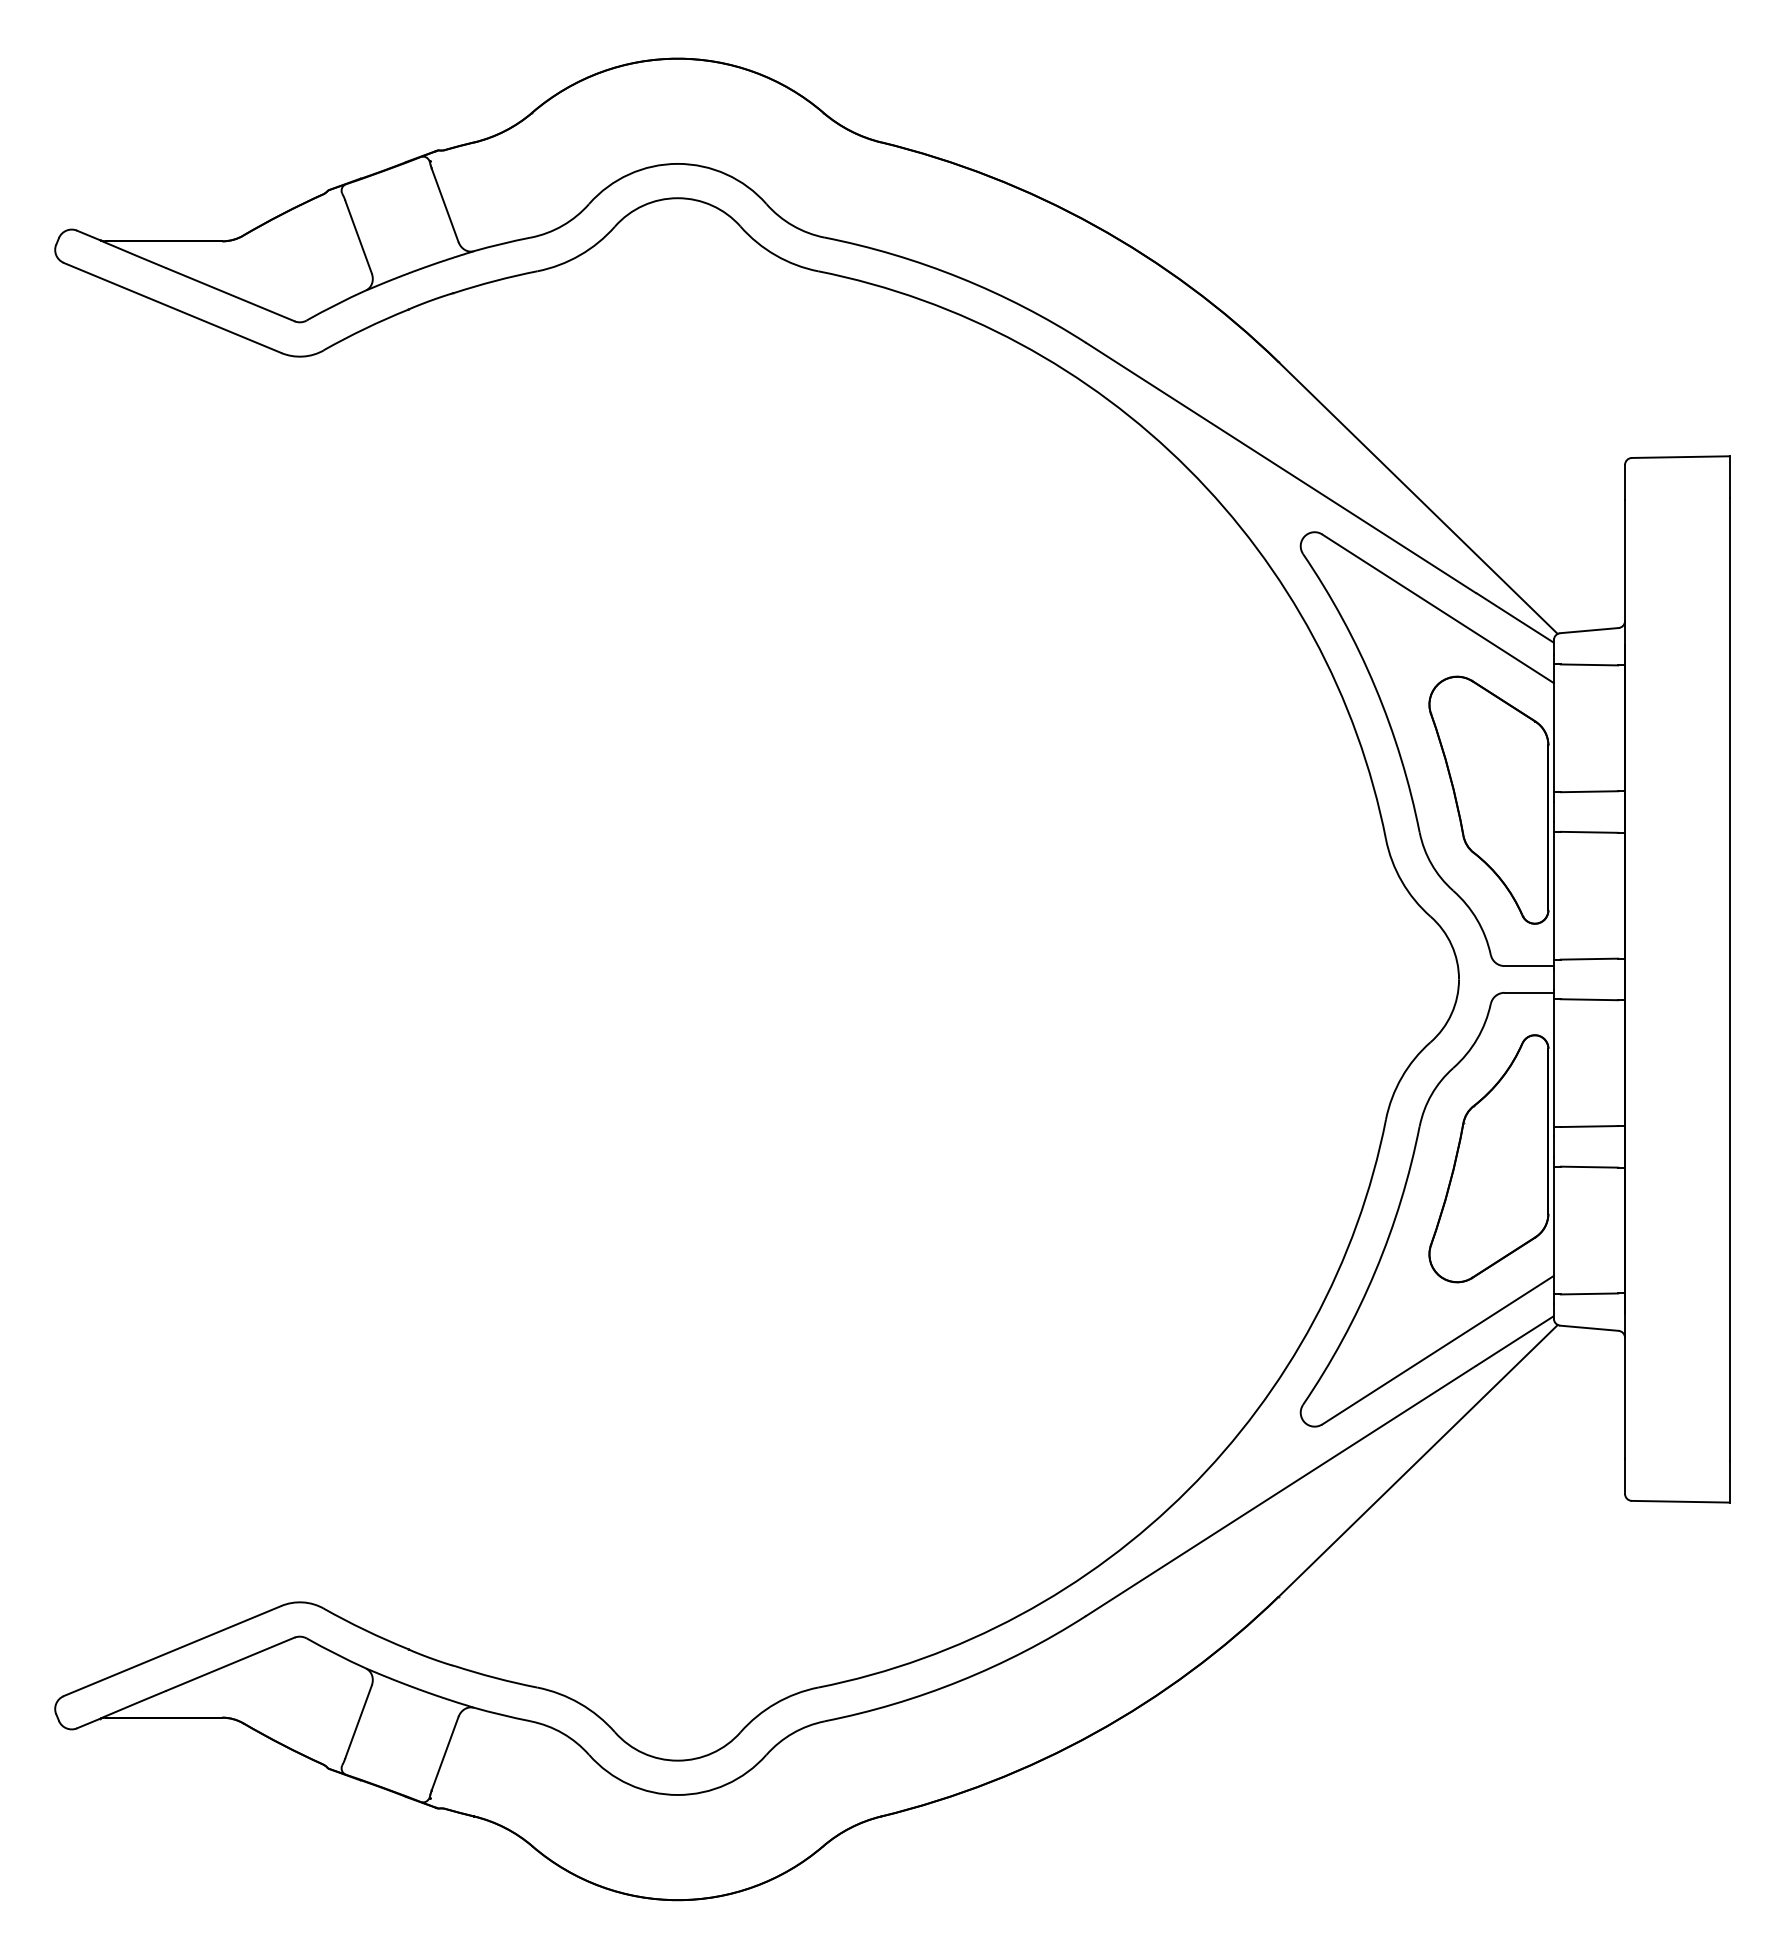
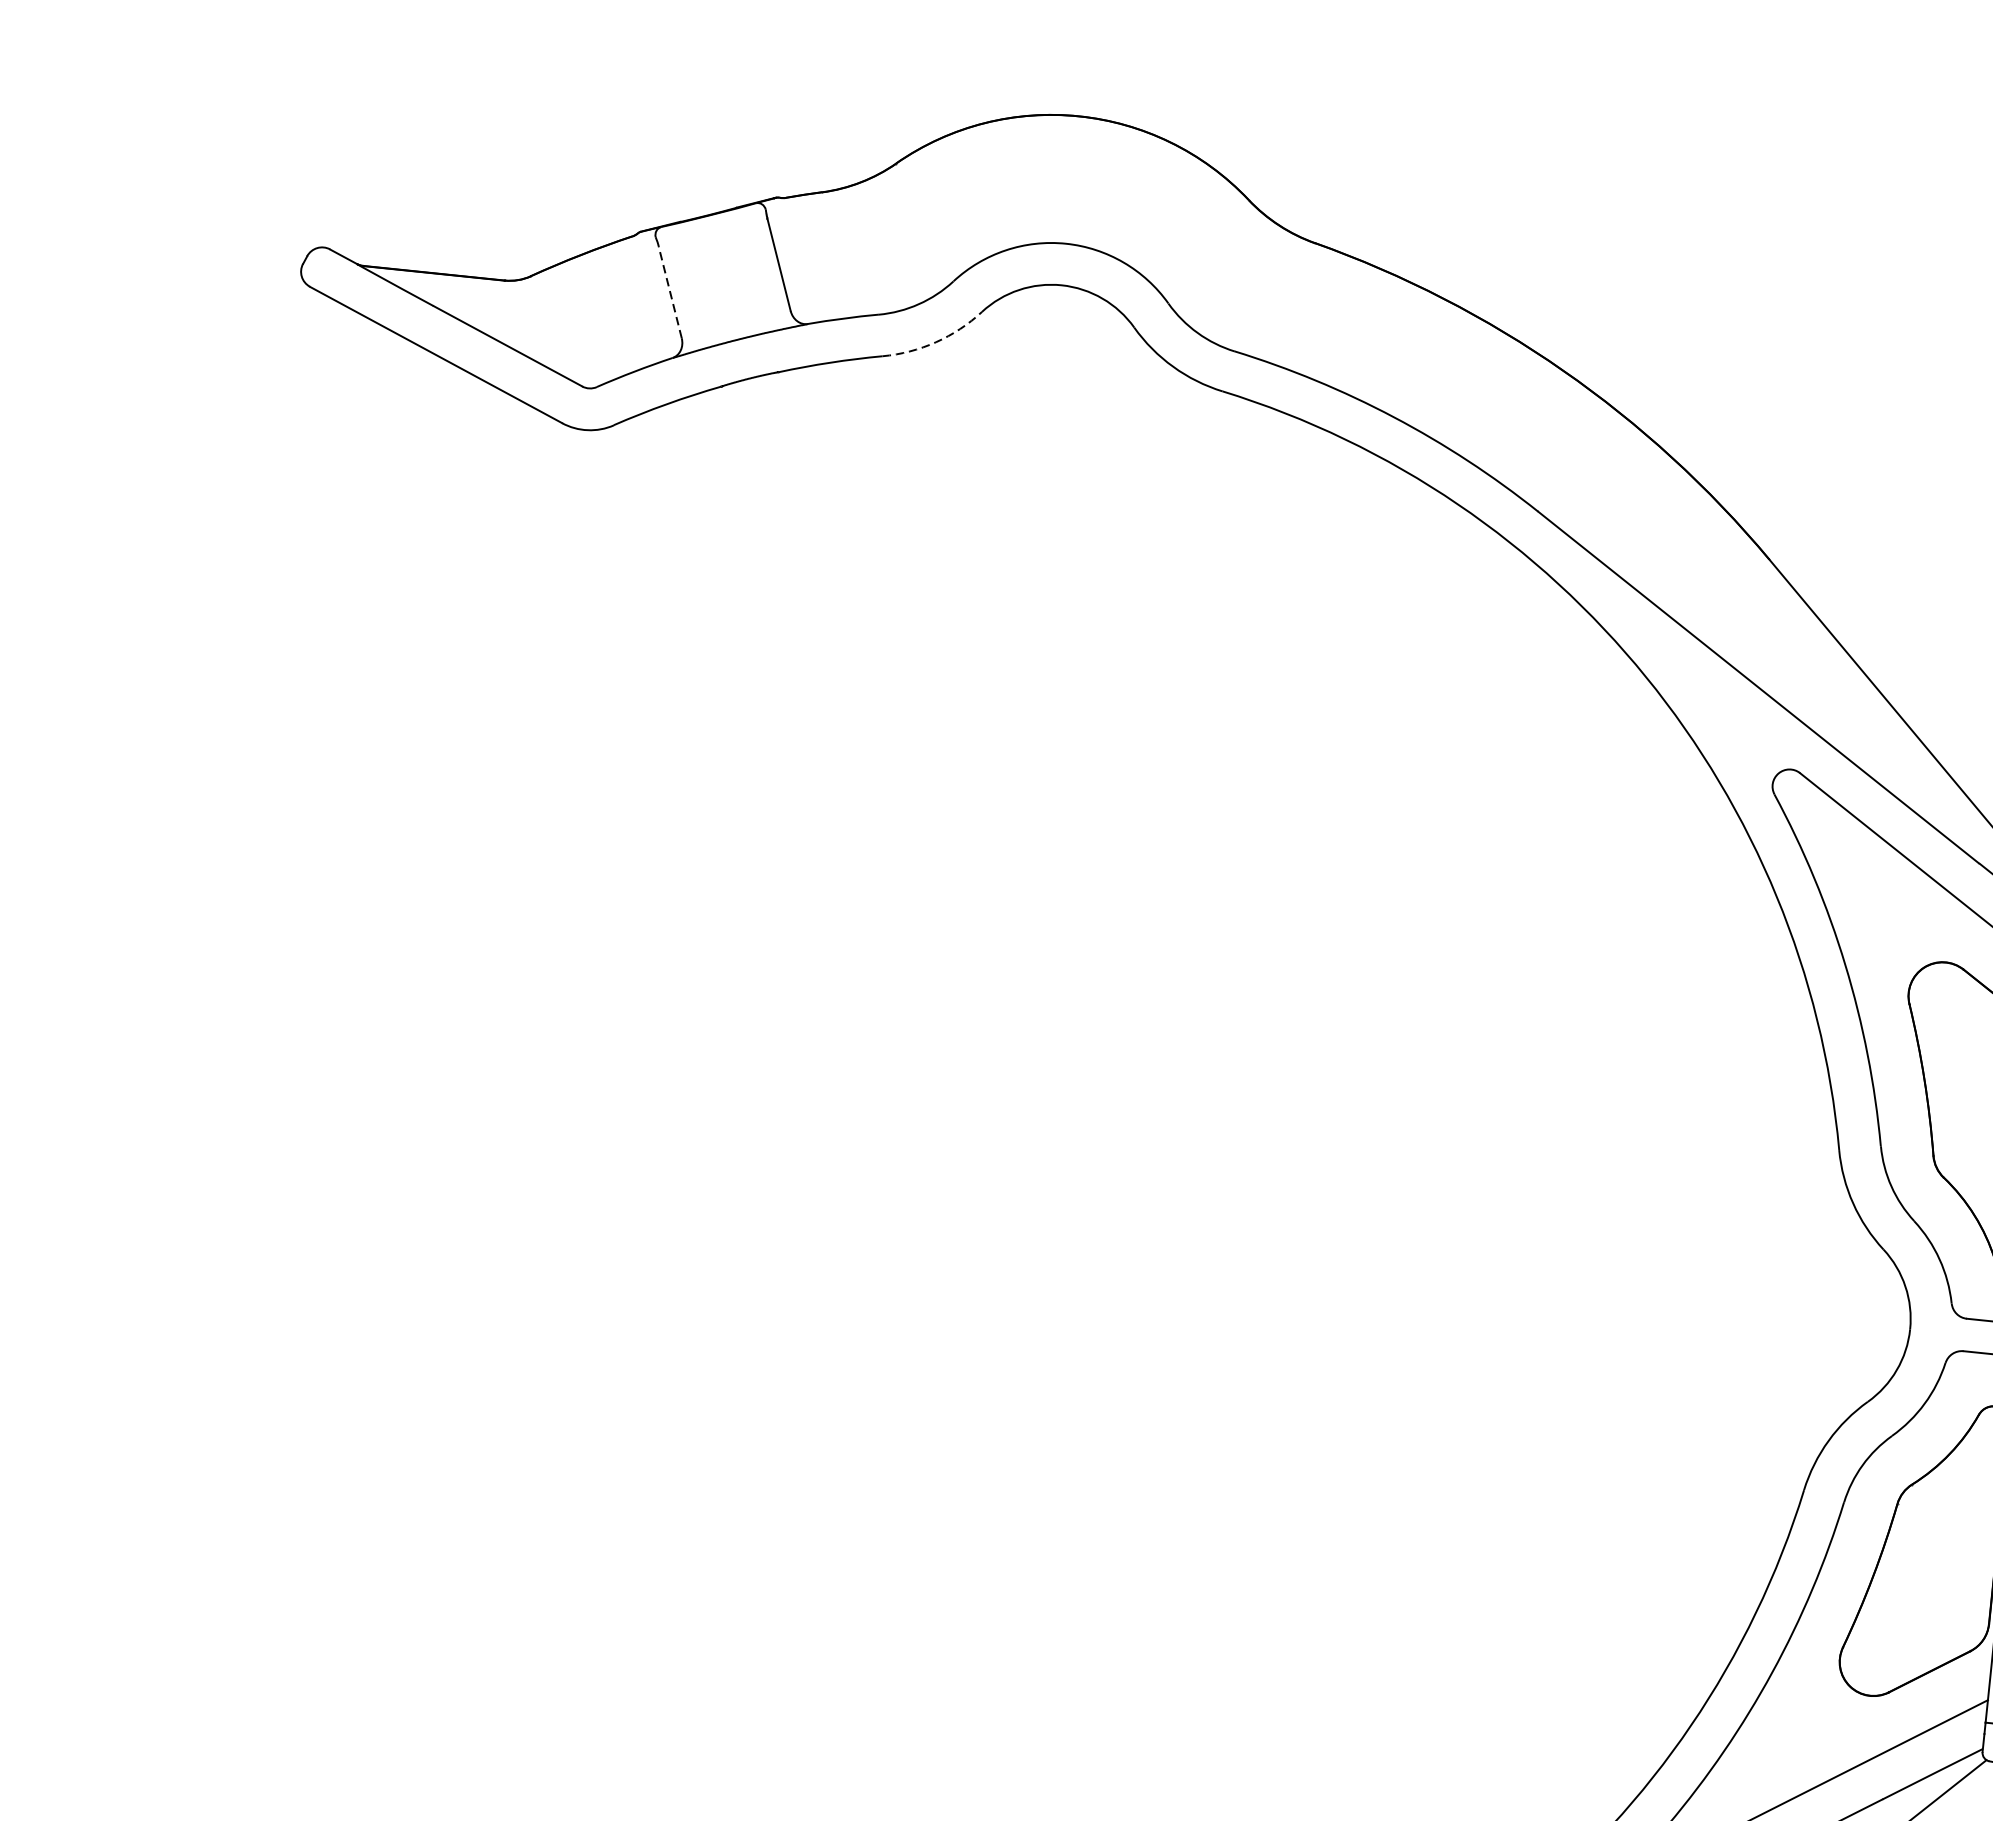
line: (358, 237) -> (670, 292), solid -> dashed
arc: (579, 255) -> (935, 342), solid -> dashed

